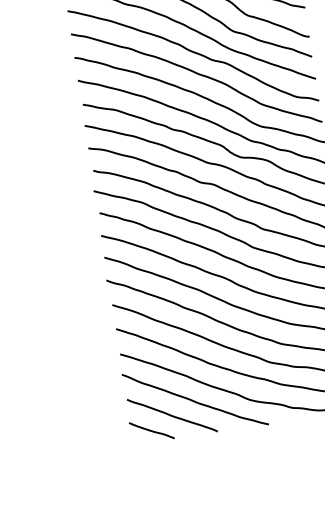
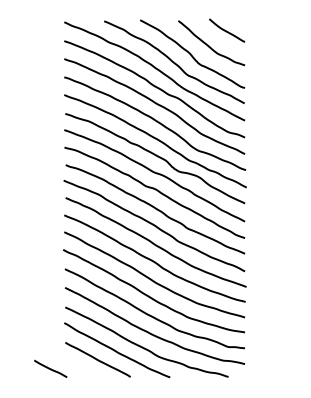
line: (151, 430) -> (50, 368), moved

